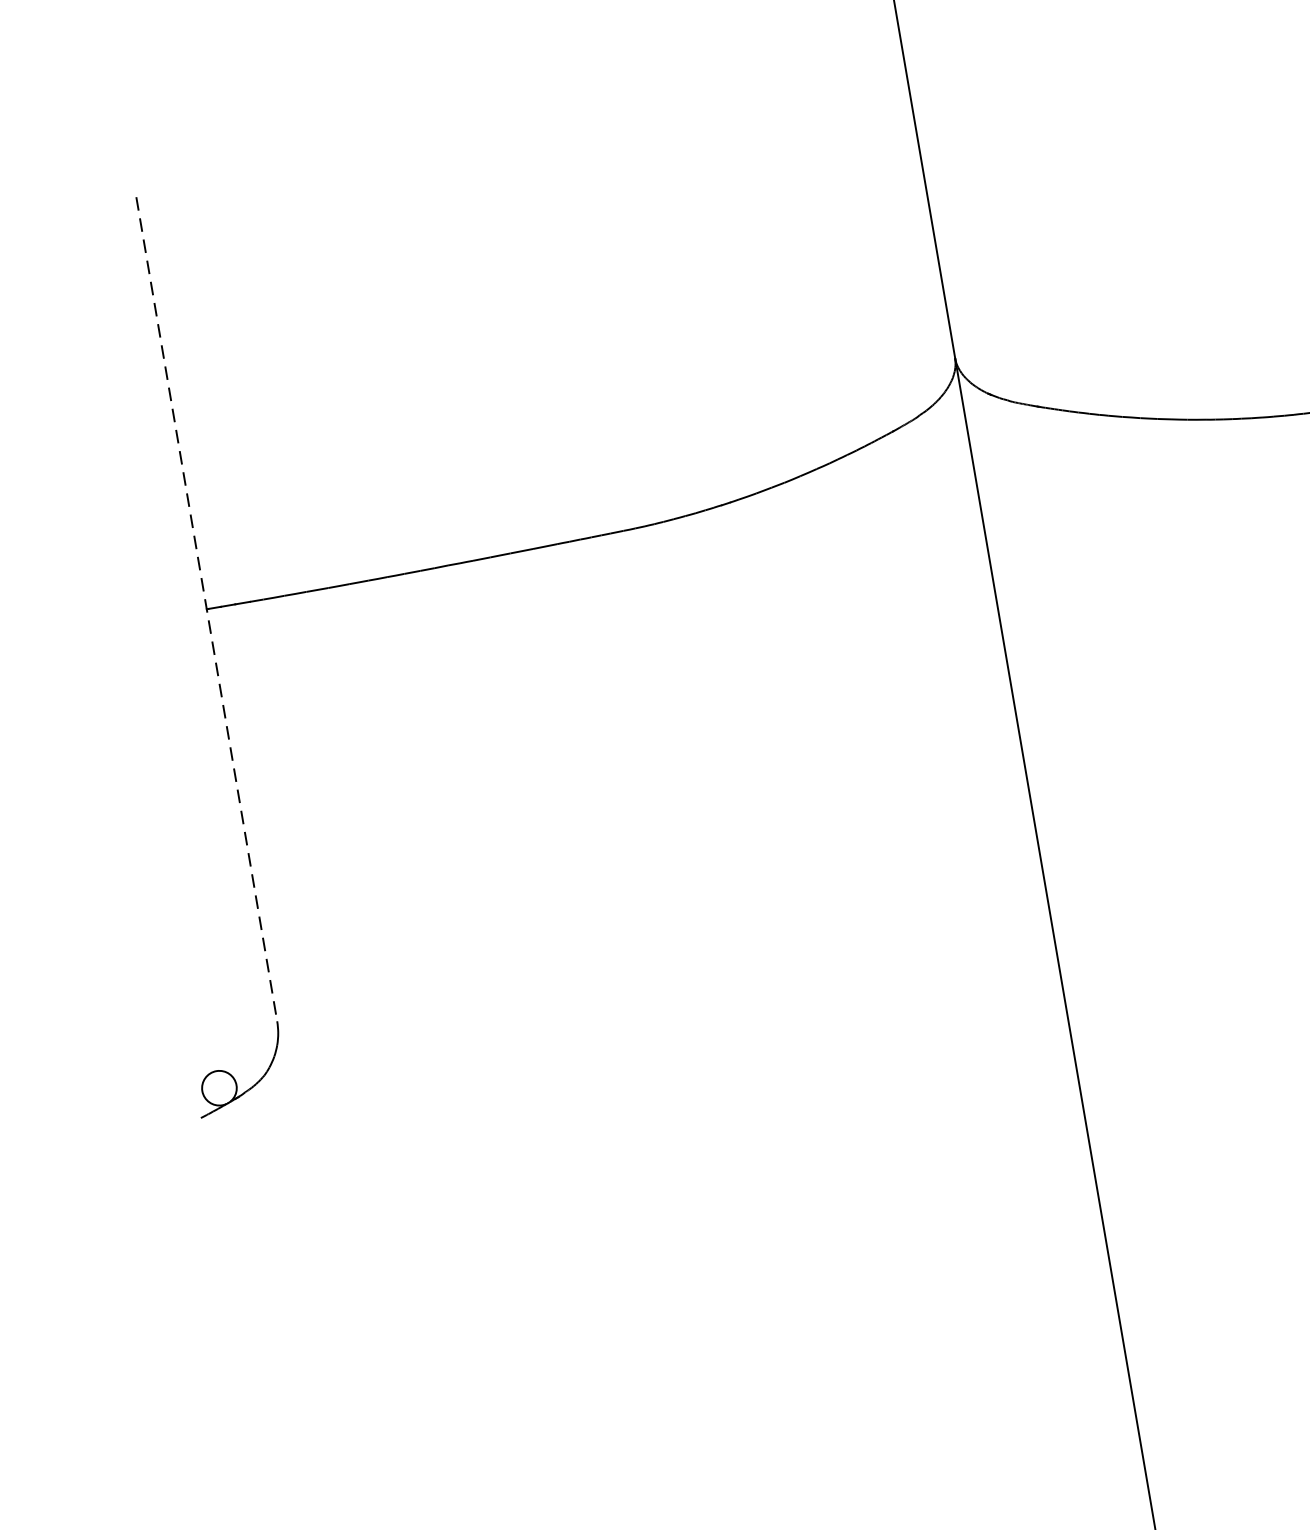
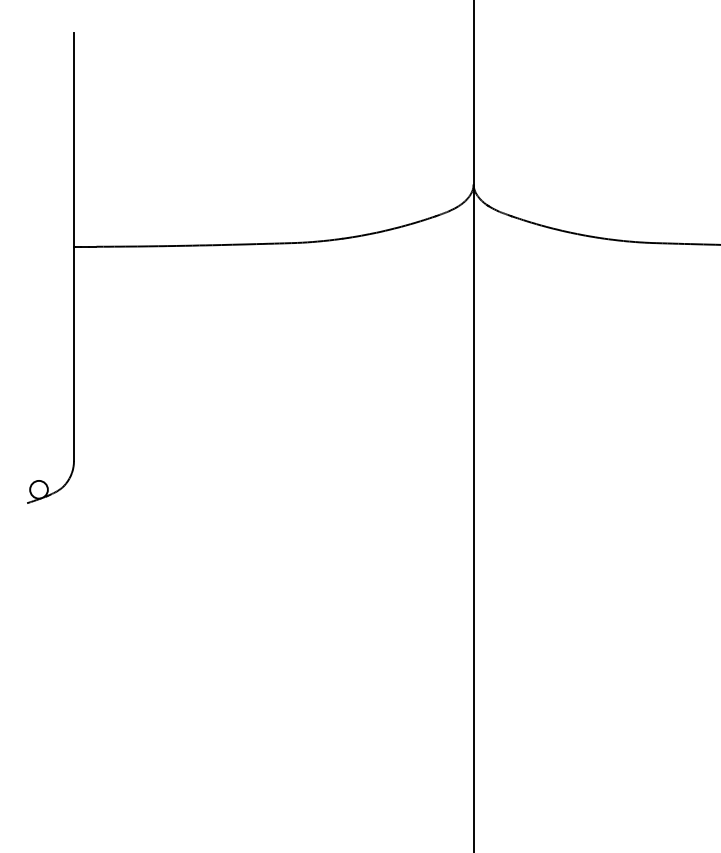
line: (207, 610) -> (74, 247), dashed -> solid

